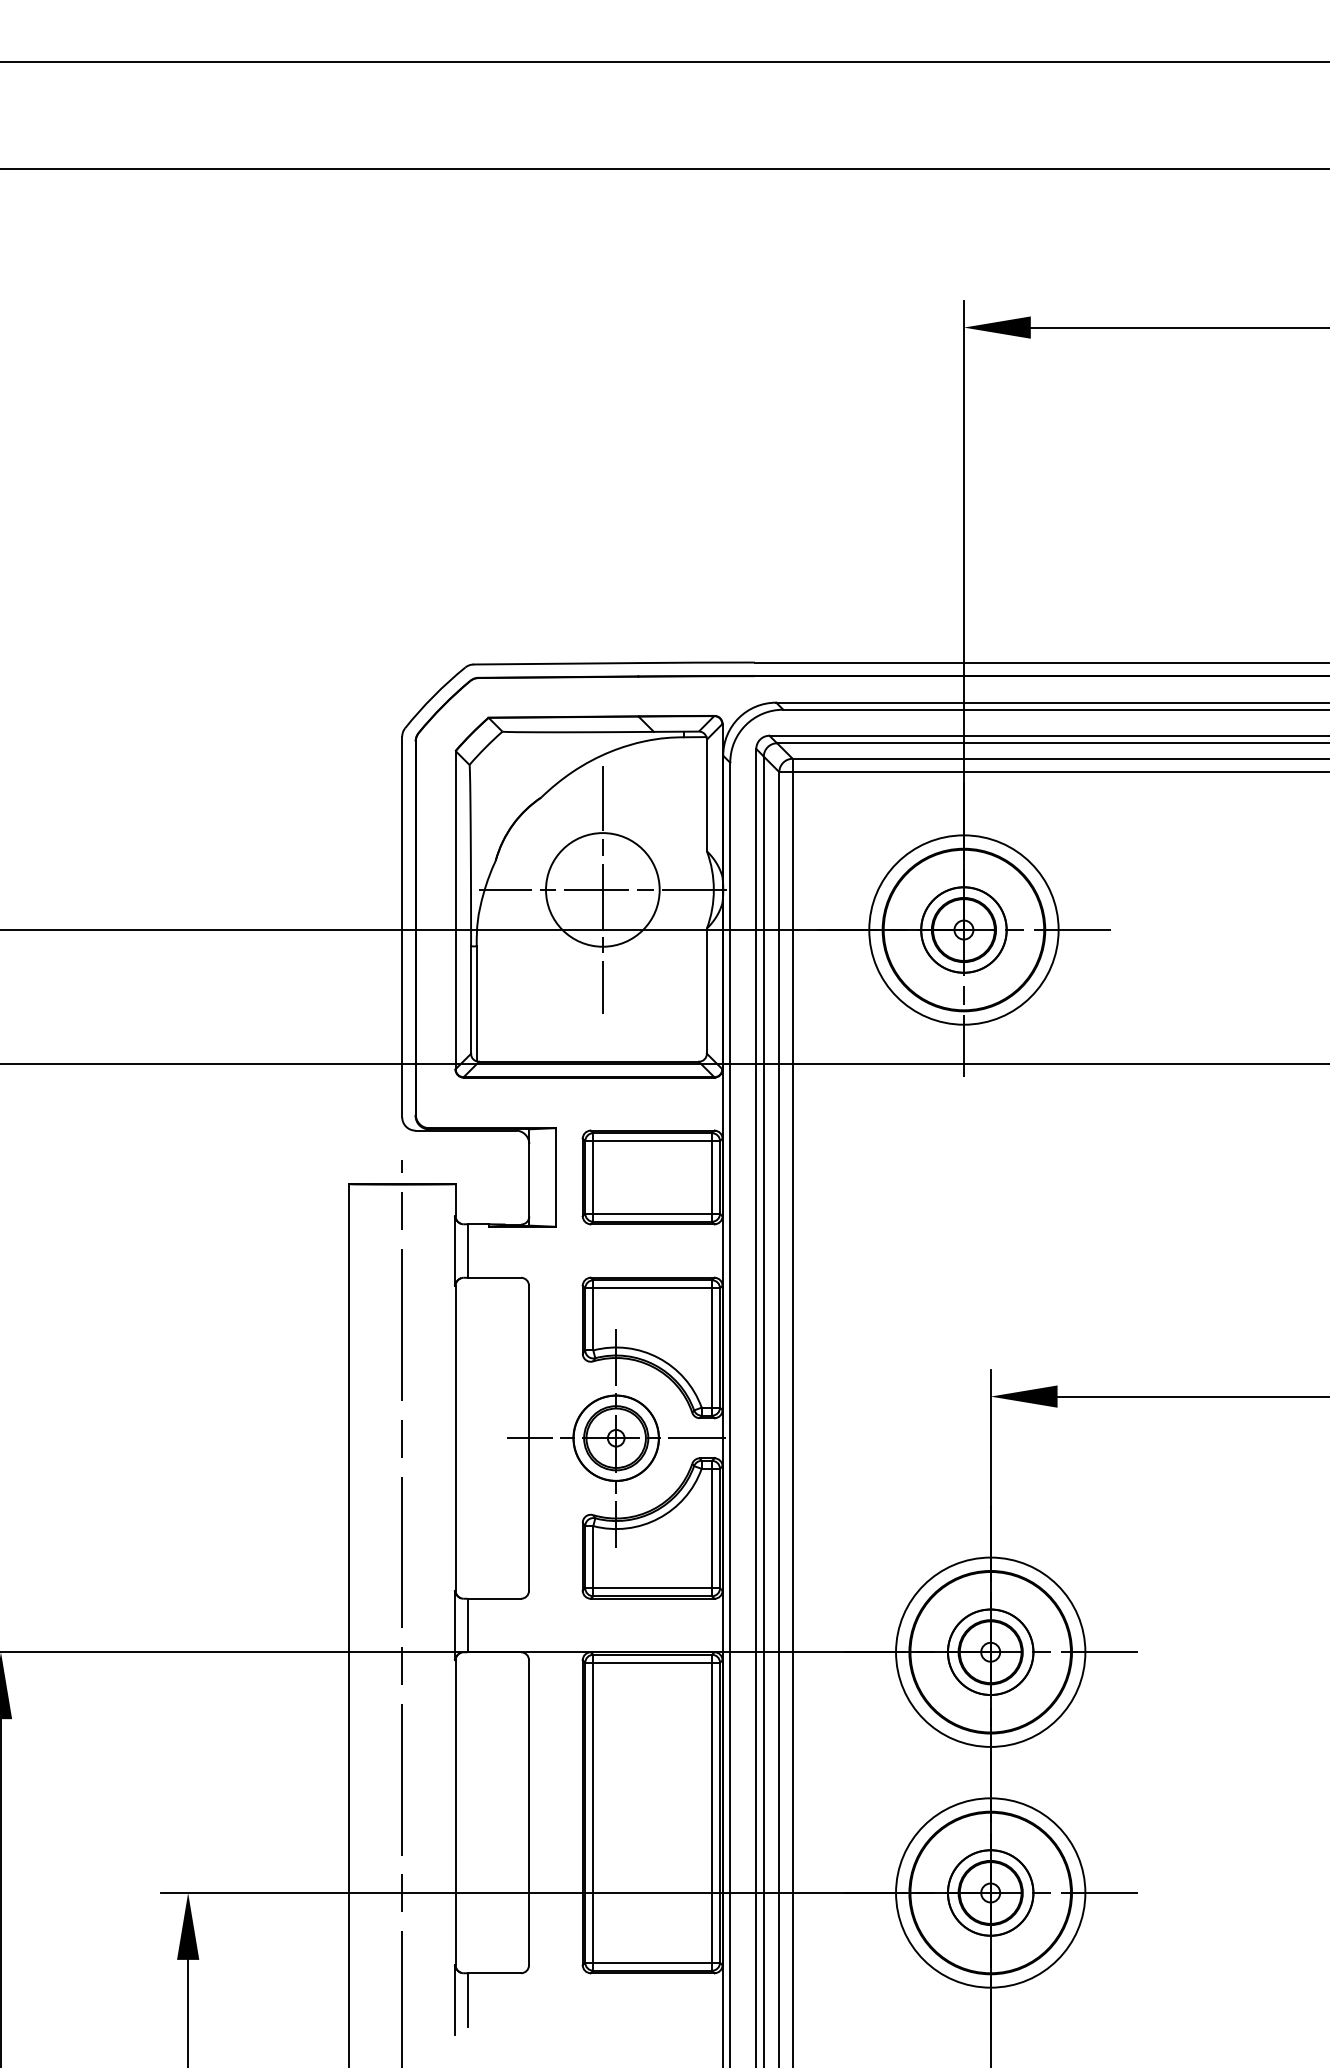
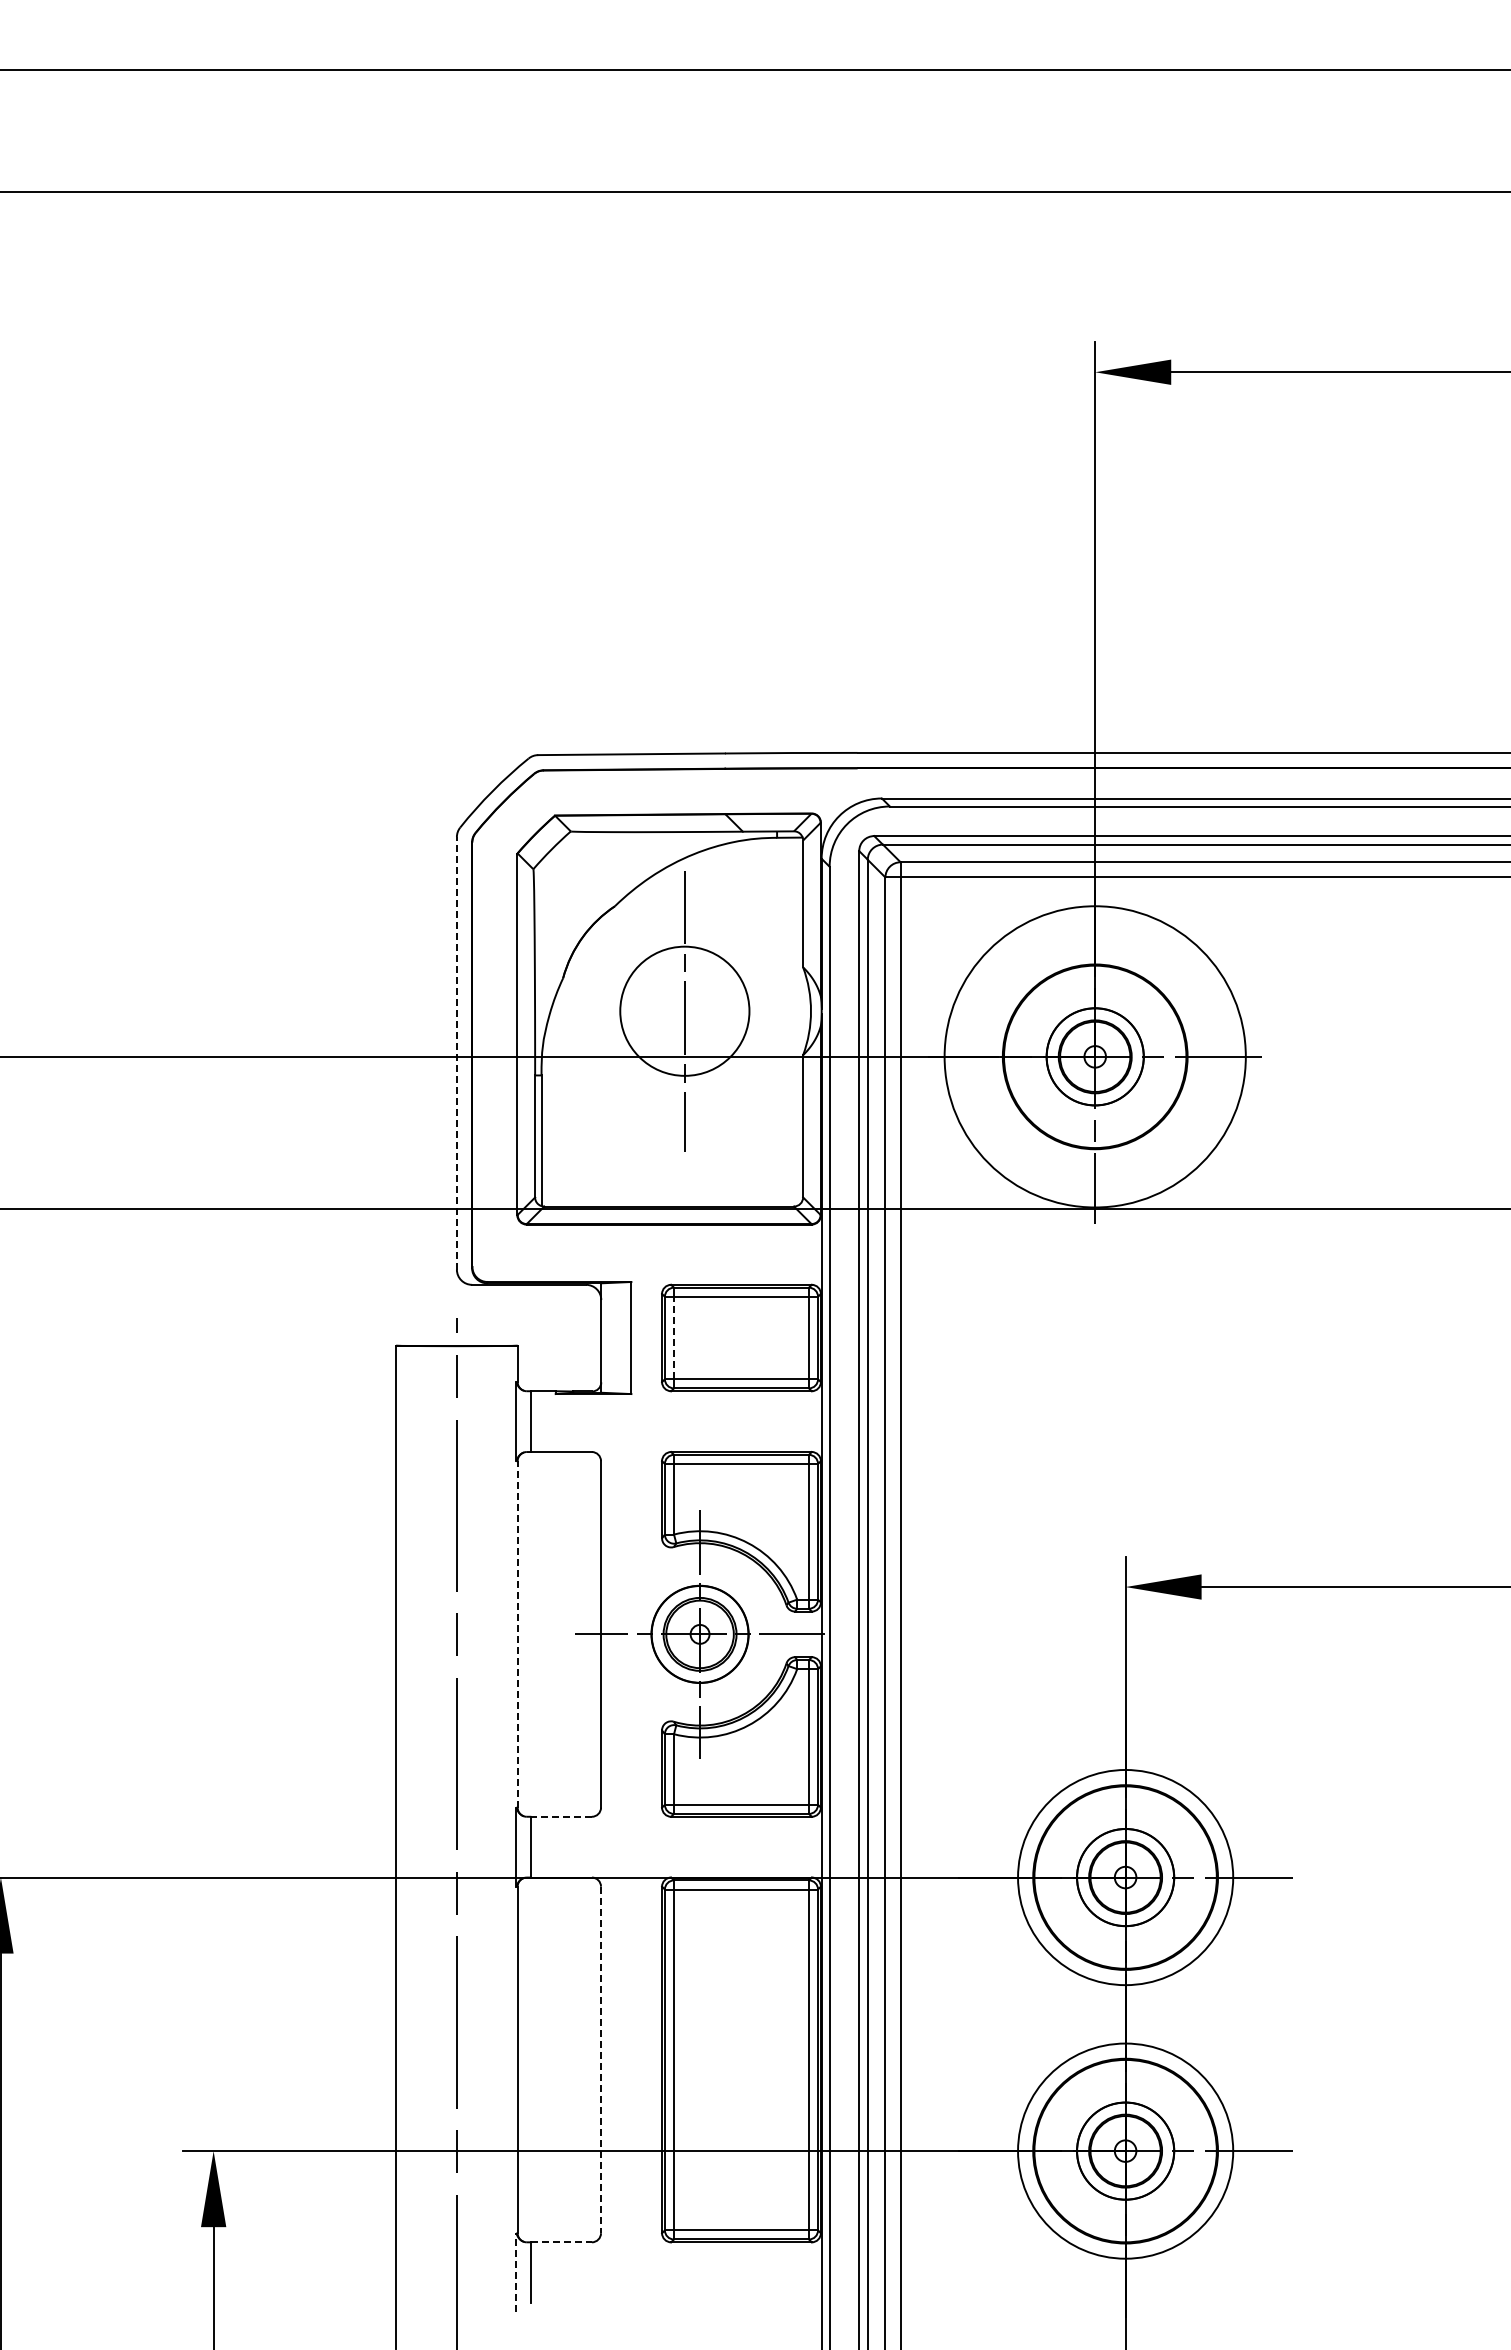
line: (602, 890) -> (684, 1011), removed
line: (401, 926) -> (456, 1052), solid -> dashed
circle: (963, 929) -> (1094, 1056), size x1.4
line: (593, 1177) -> (674, 1337), solid -> dashed
line: (455, 1437) -> (517, 1633), solid -> dashed
line: (494, 1598) -> (561, 1816), solid -> dashed
line: (529, 1813) -> (601, 2060), solid -> dashed
line: (495, 1973) -> (562, 2242), solid -> dashed
line: (454, 1999) -> (516, 2272), solid -> dashed

